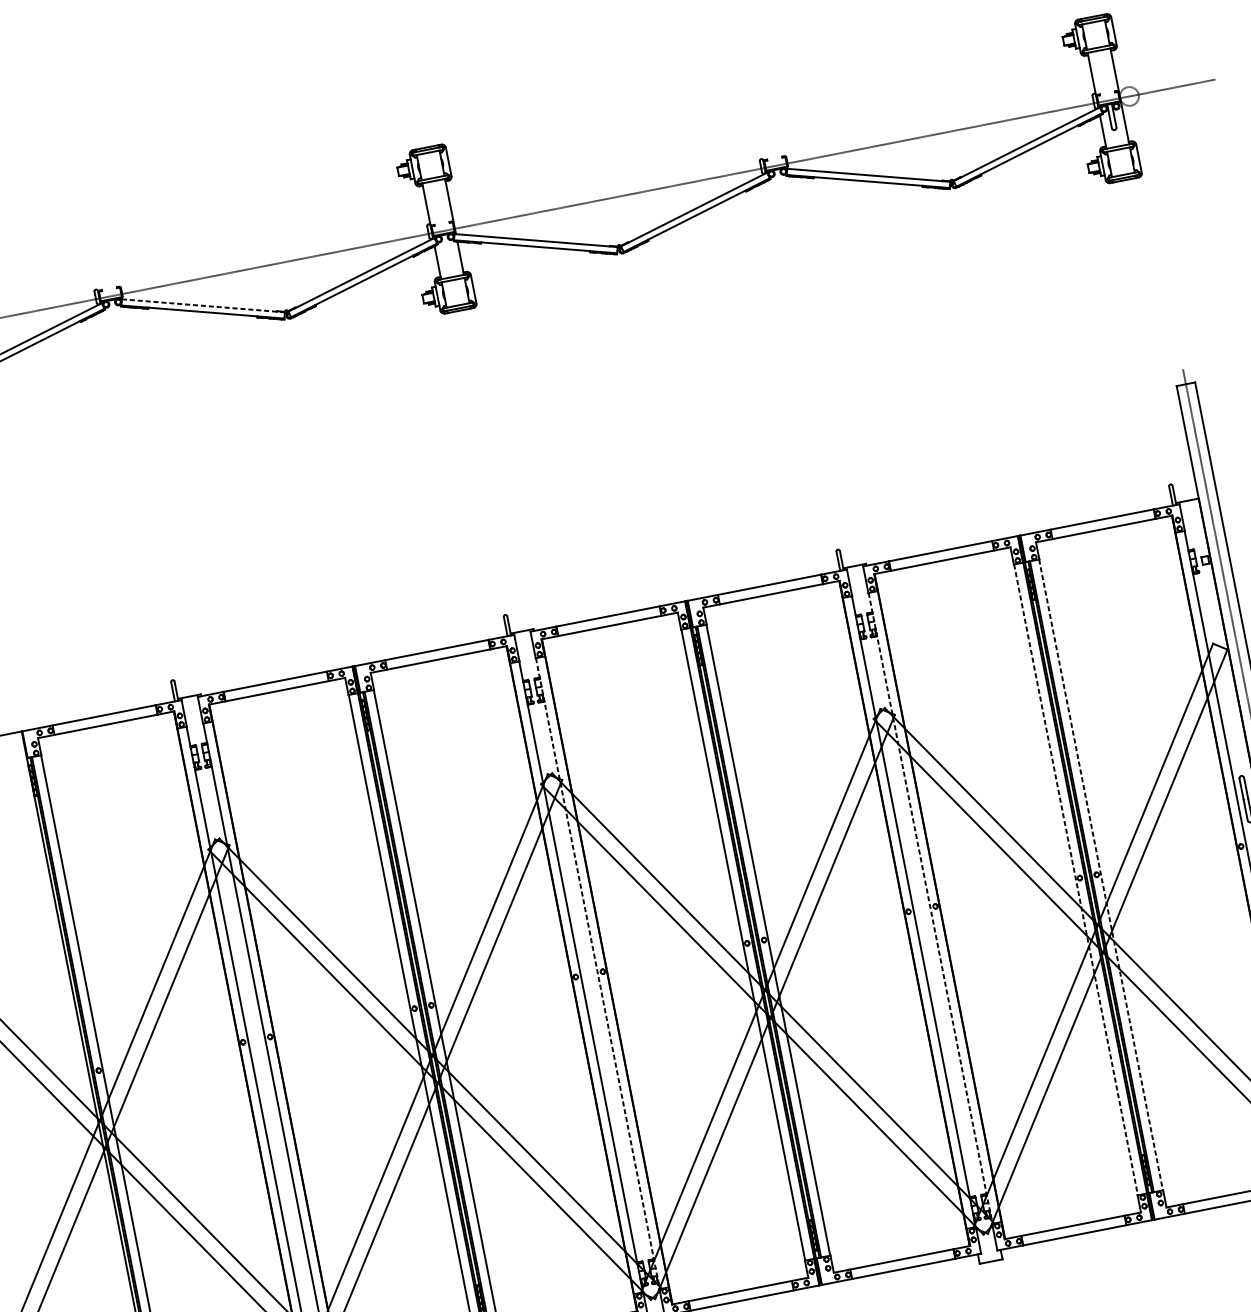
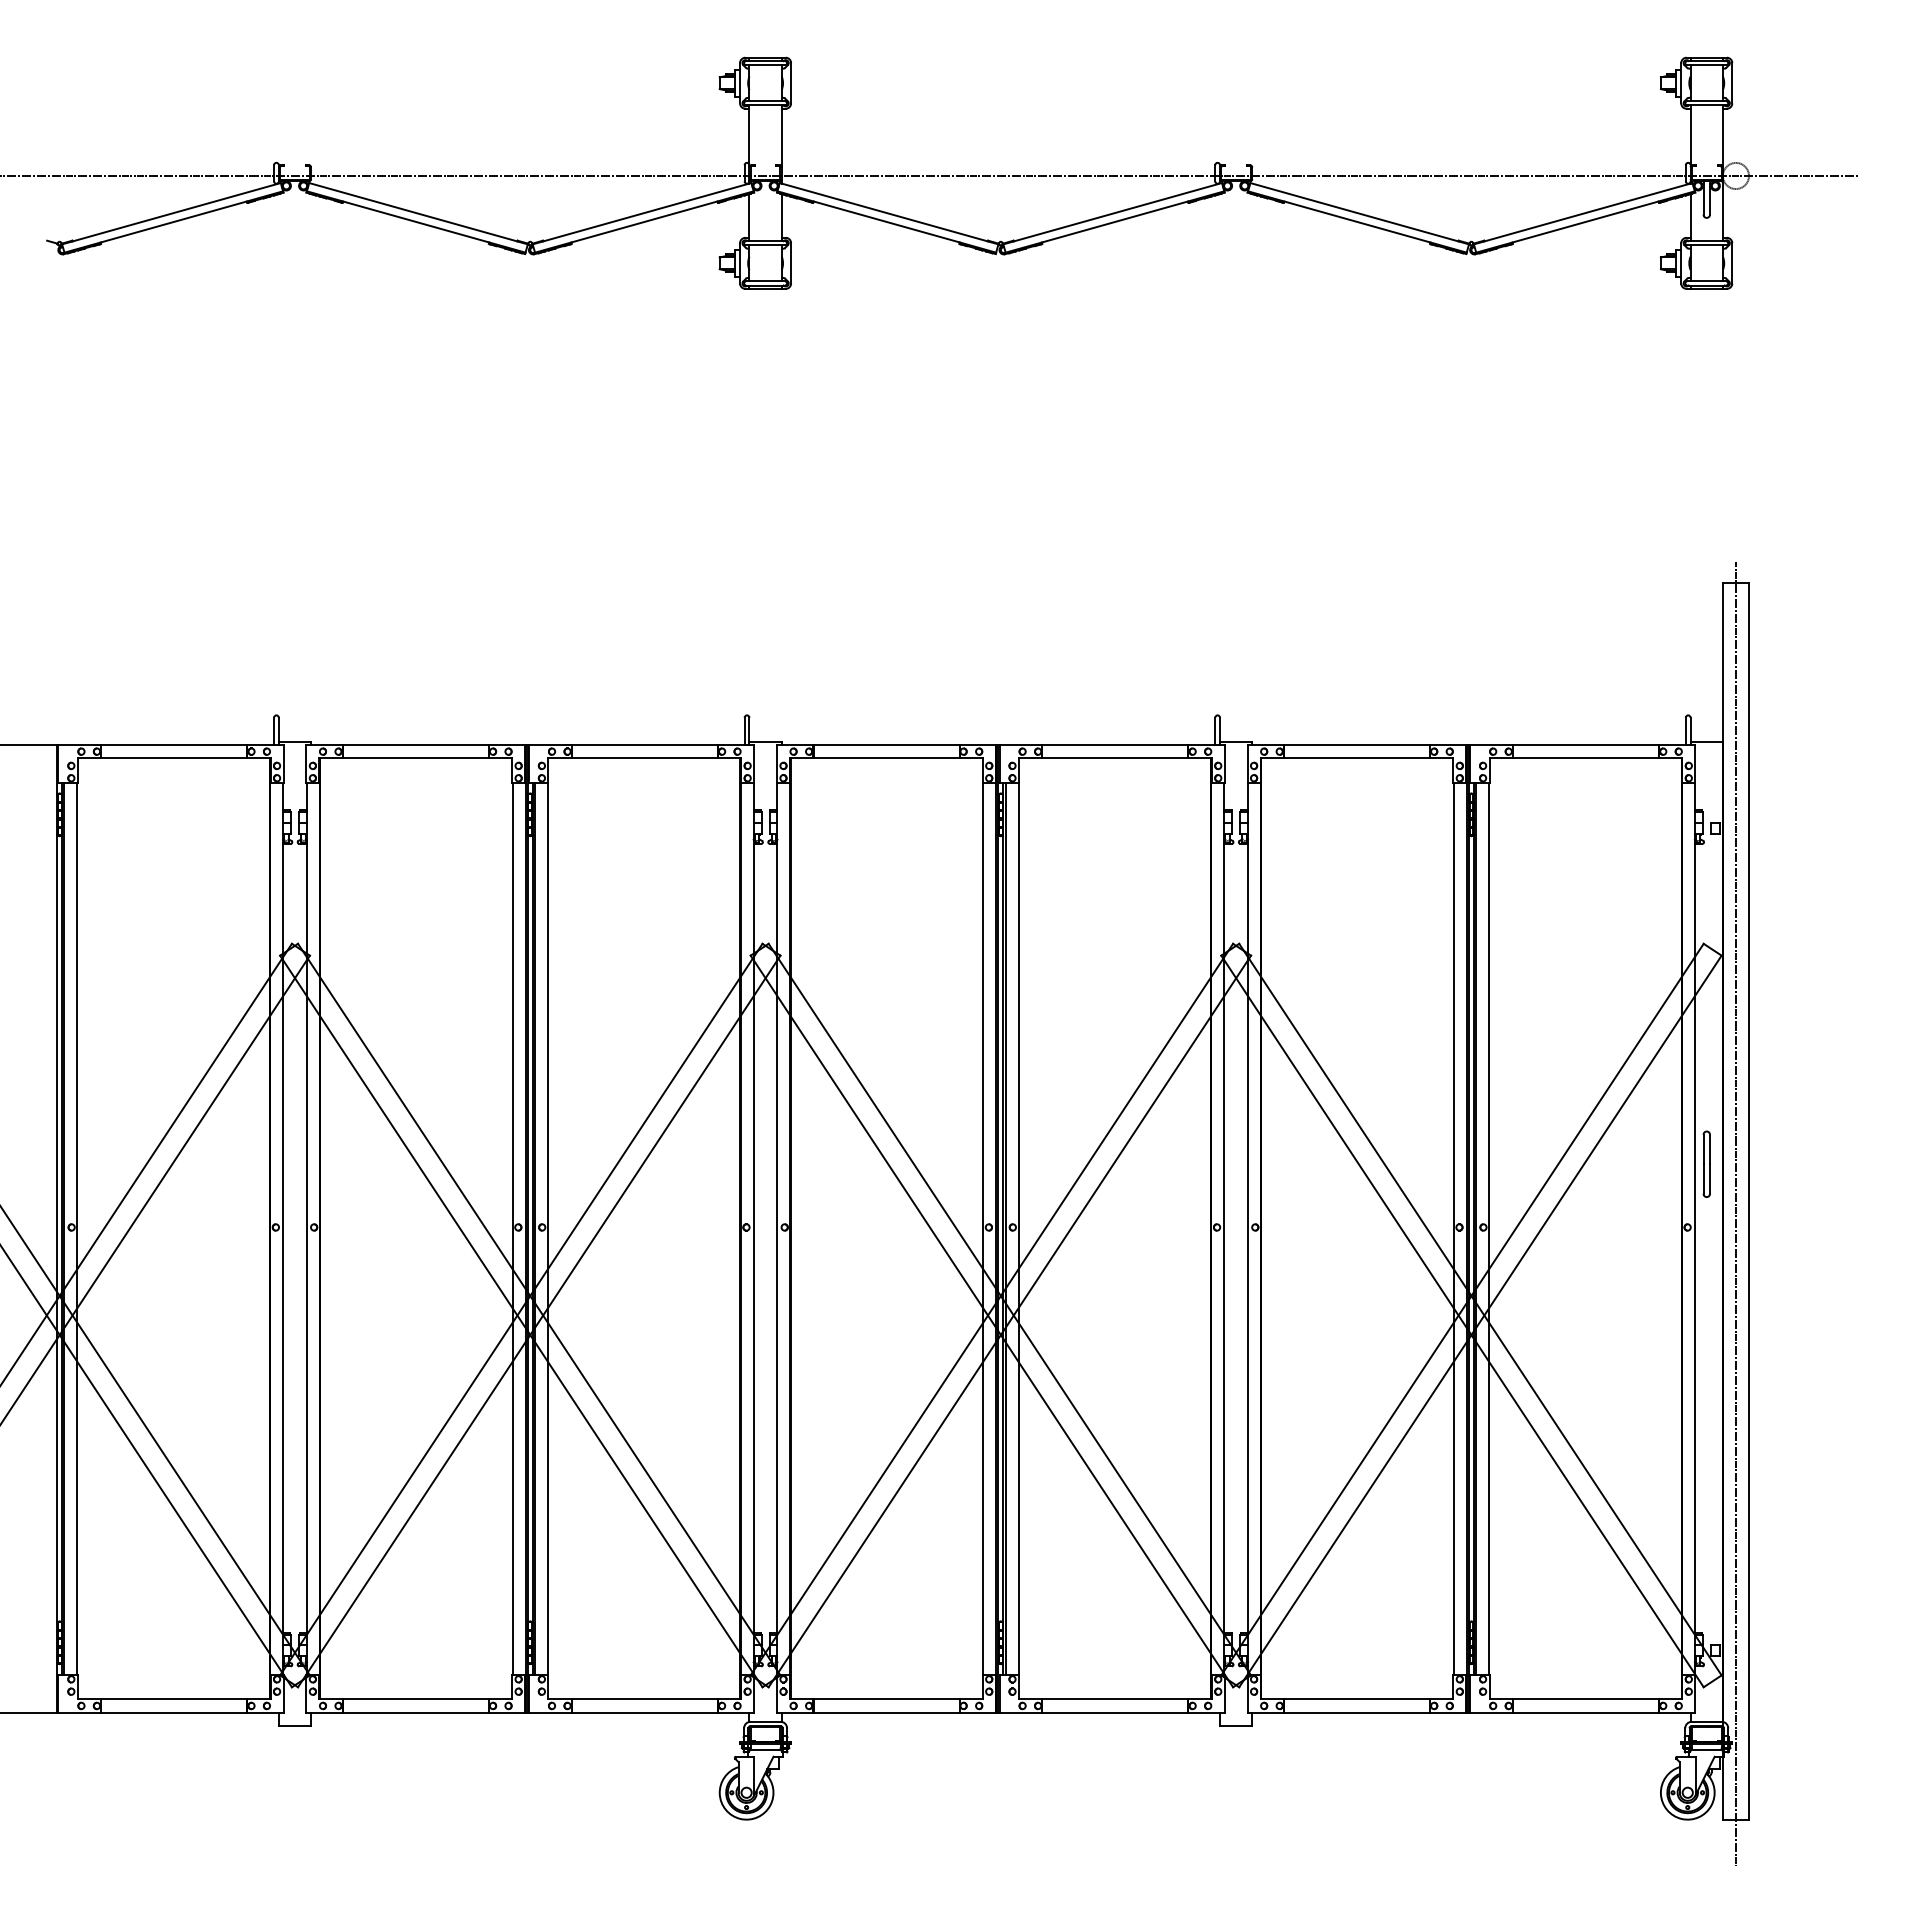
line: (203, 305) -> (418, 213), dashed -> solid
line: (1101, 875) -> (1489, 1229), dashed -> solid
line: (1075, 880) -> (1453, 1229), dashed -> solid
line: (930, 908) -> (1248, 1229), dashed -> solid
line: (598, 974) -> (777, 1229), dashed -> solid

